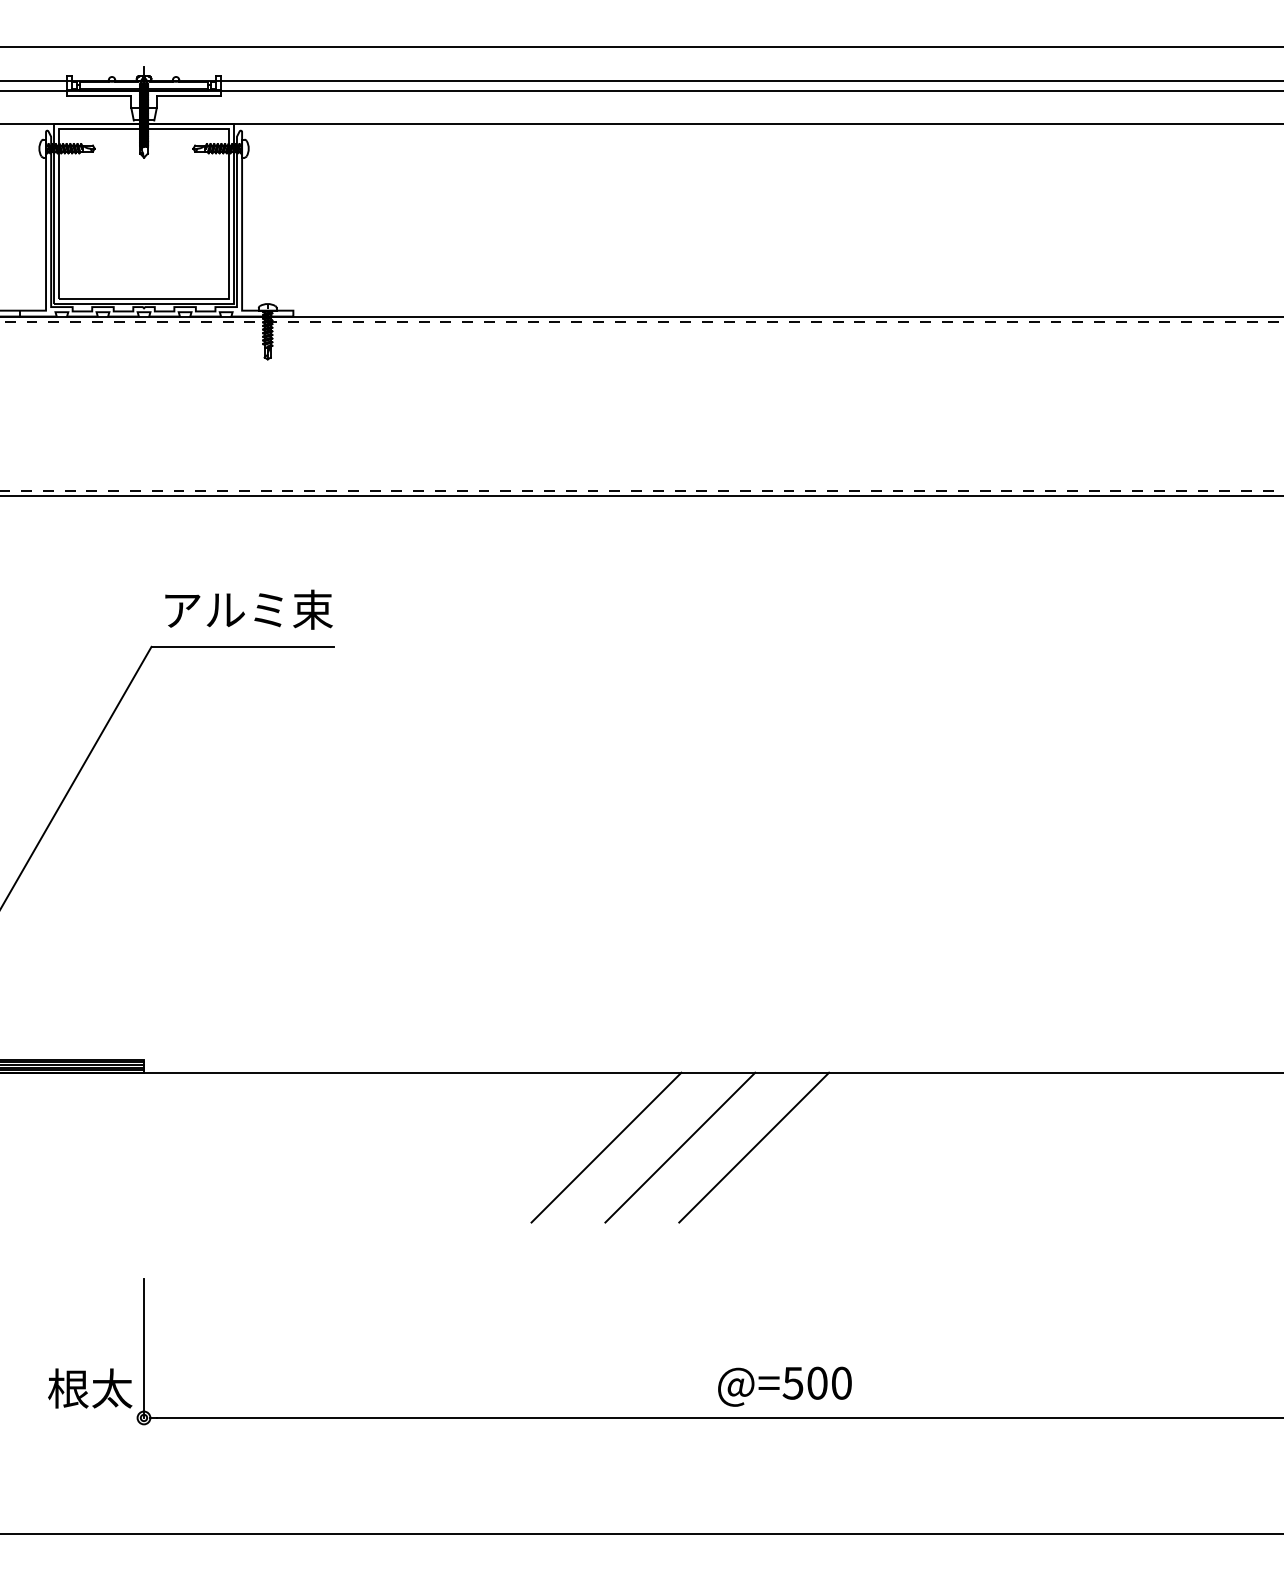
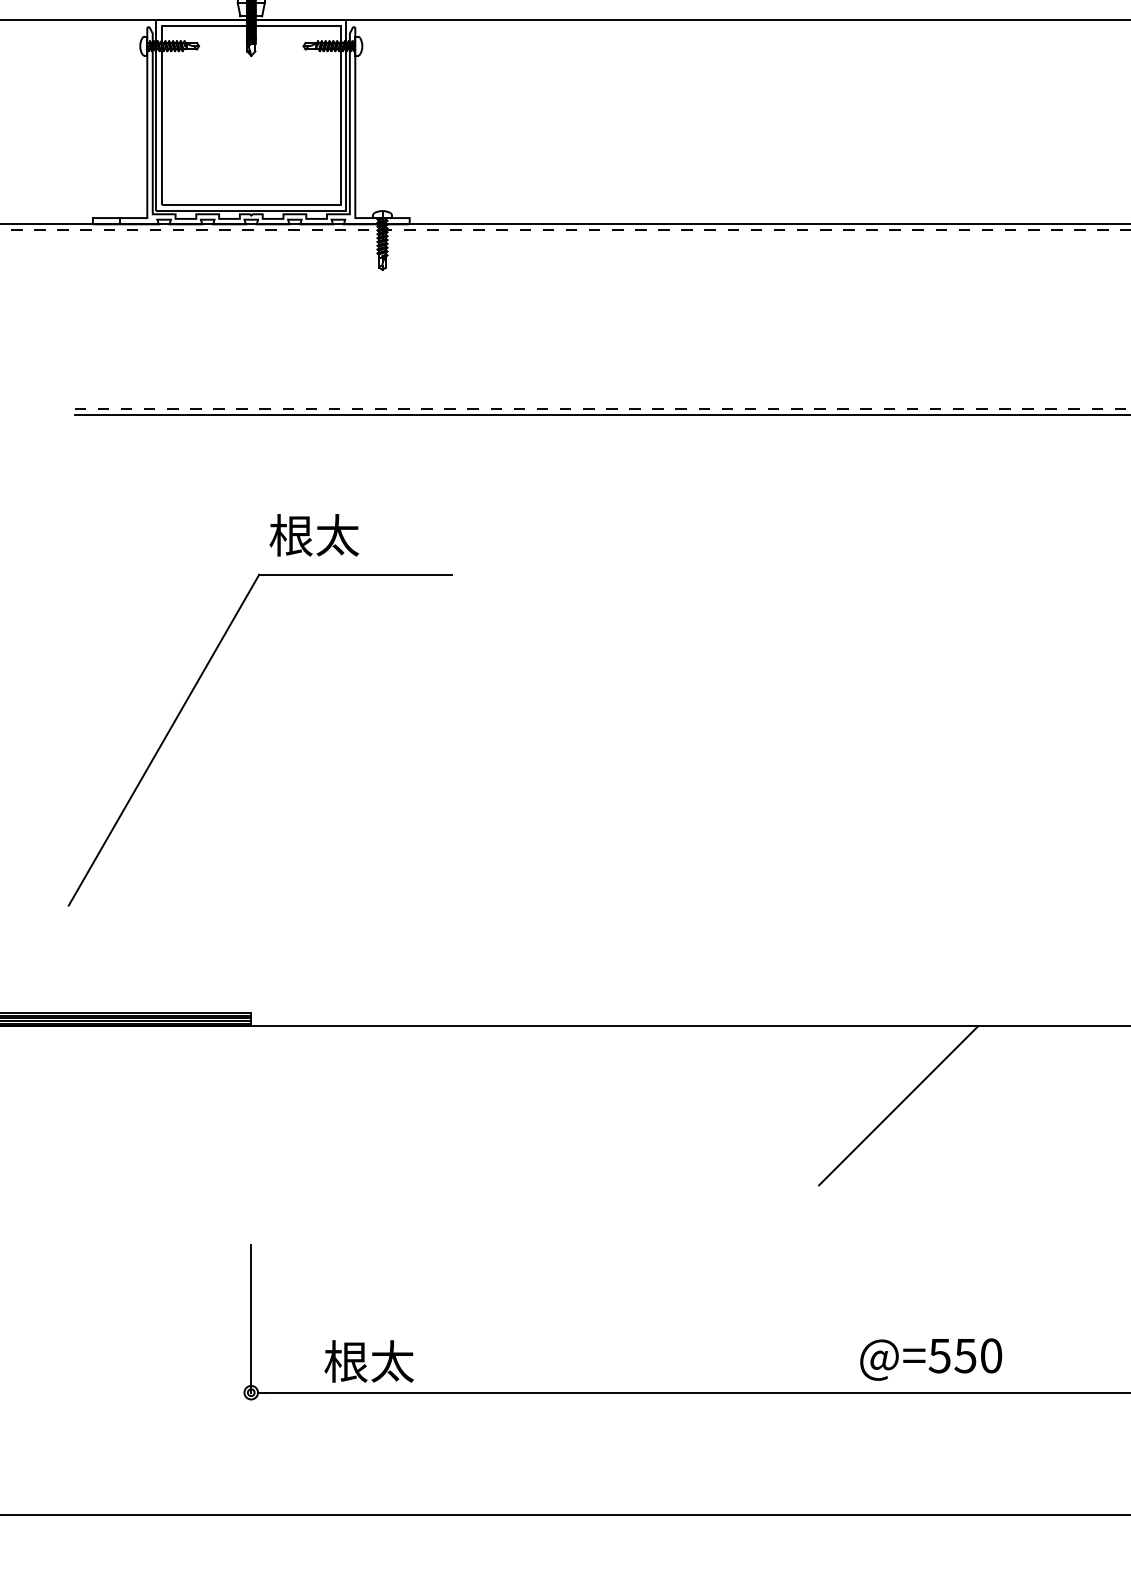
text: (246, 609) -> (359, 535), アルミ束 -> 根太
line: (606, 1147) -> (741, 1105), removed
line: (680, 1147) -> (820, 1105), removed
text: (816, 1382) -> (964, 1355), @=500 -> @=550
text: (90, 1388) -> (369, 1361), moved

